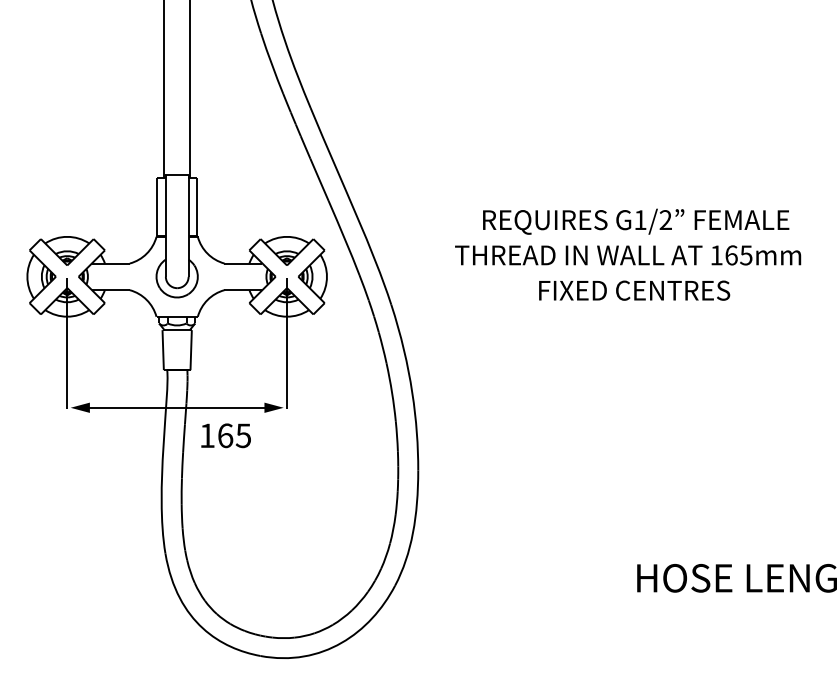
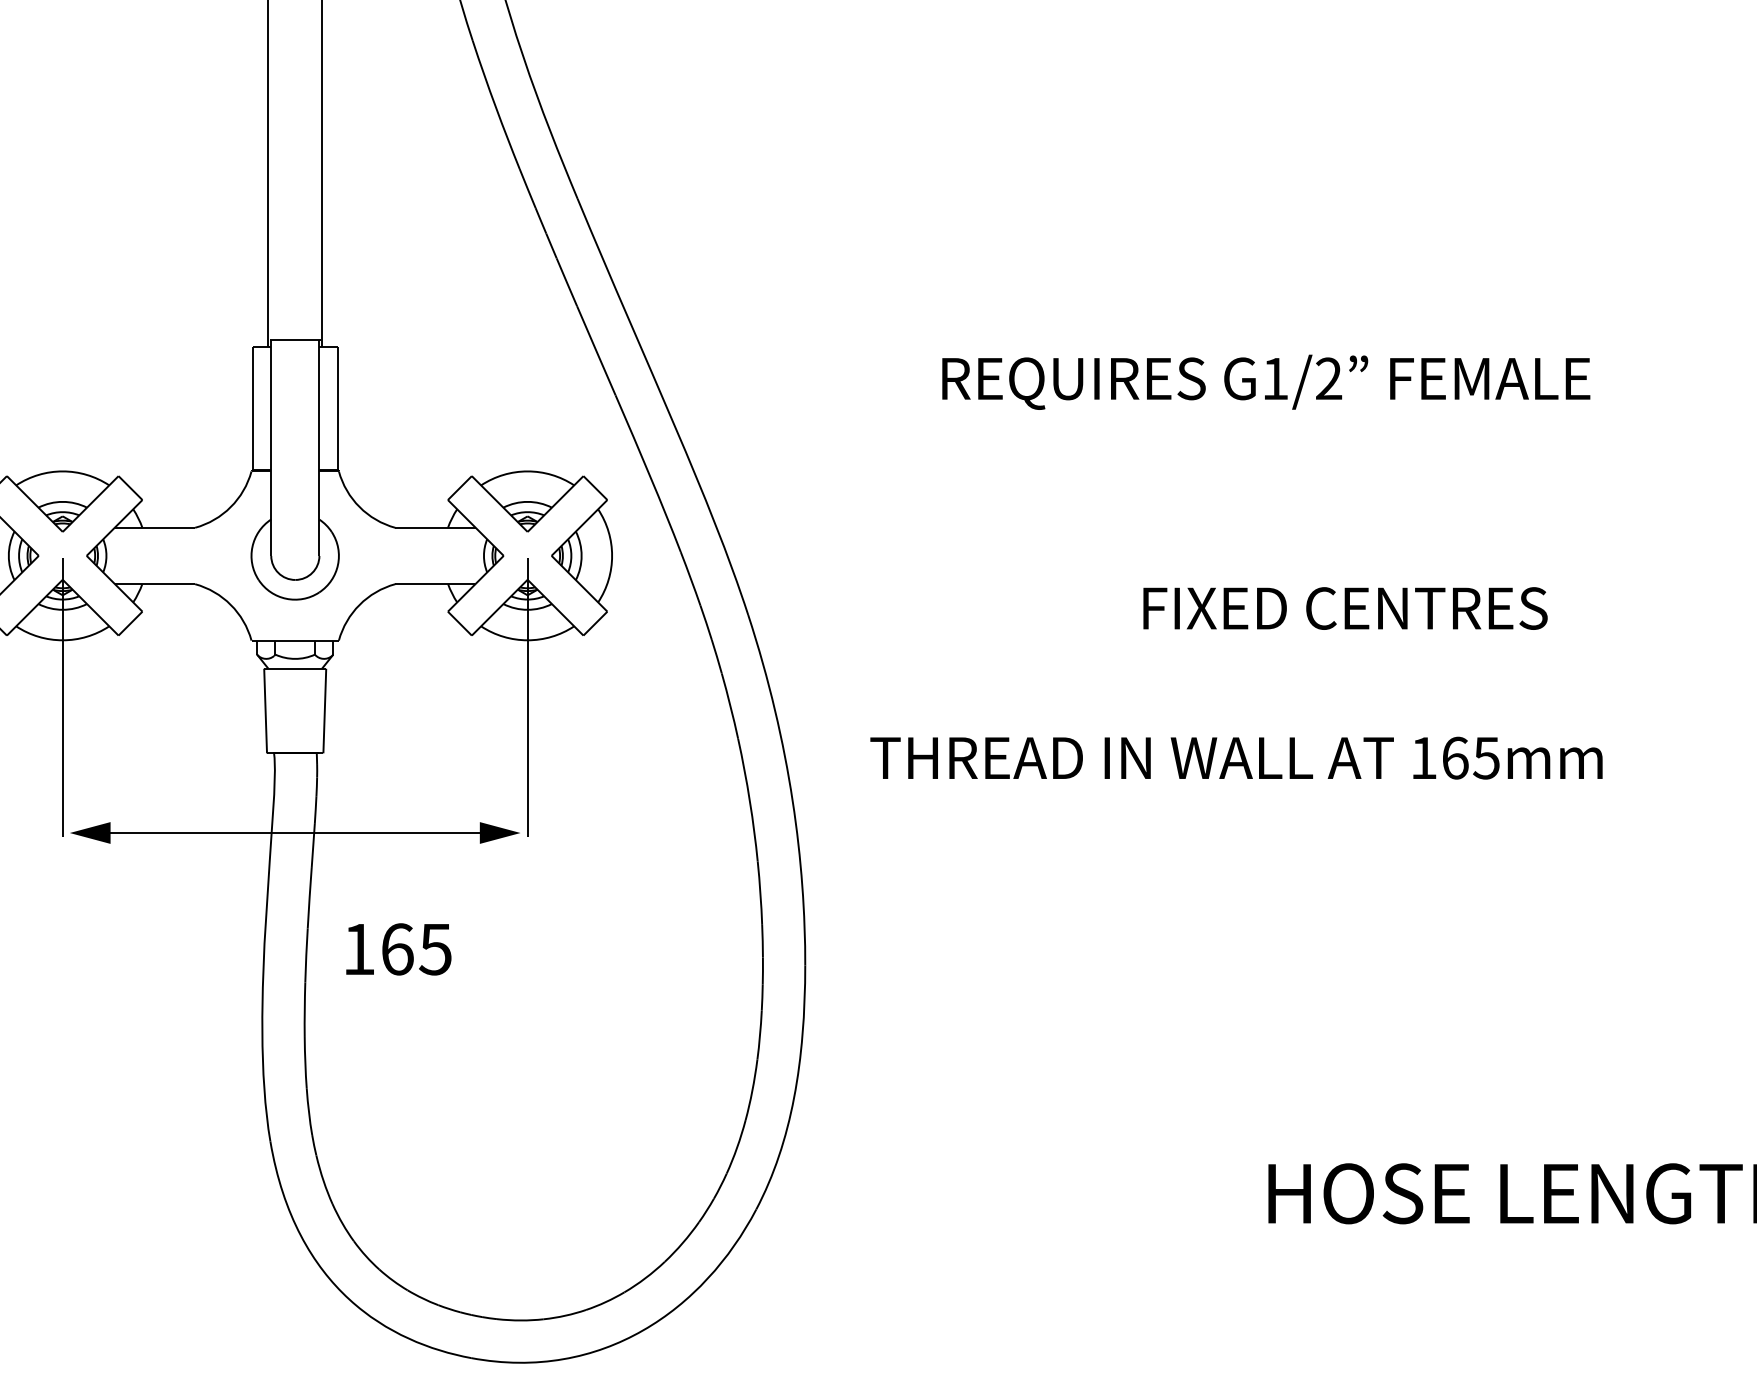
text: (636, 221) -> (1266, 381), moved
text: (628, 255) -> (1237, 758), moved
text: (634, 290) -> (1345, 608), moved
text: (225, 435) -> (397, 948), moved

